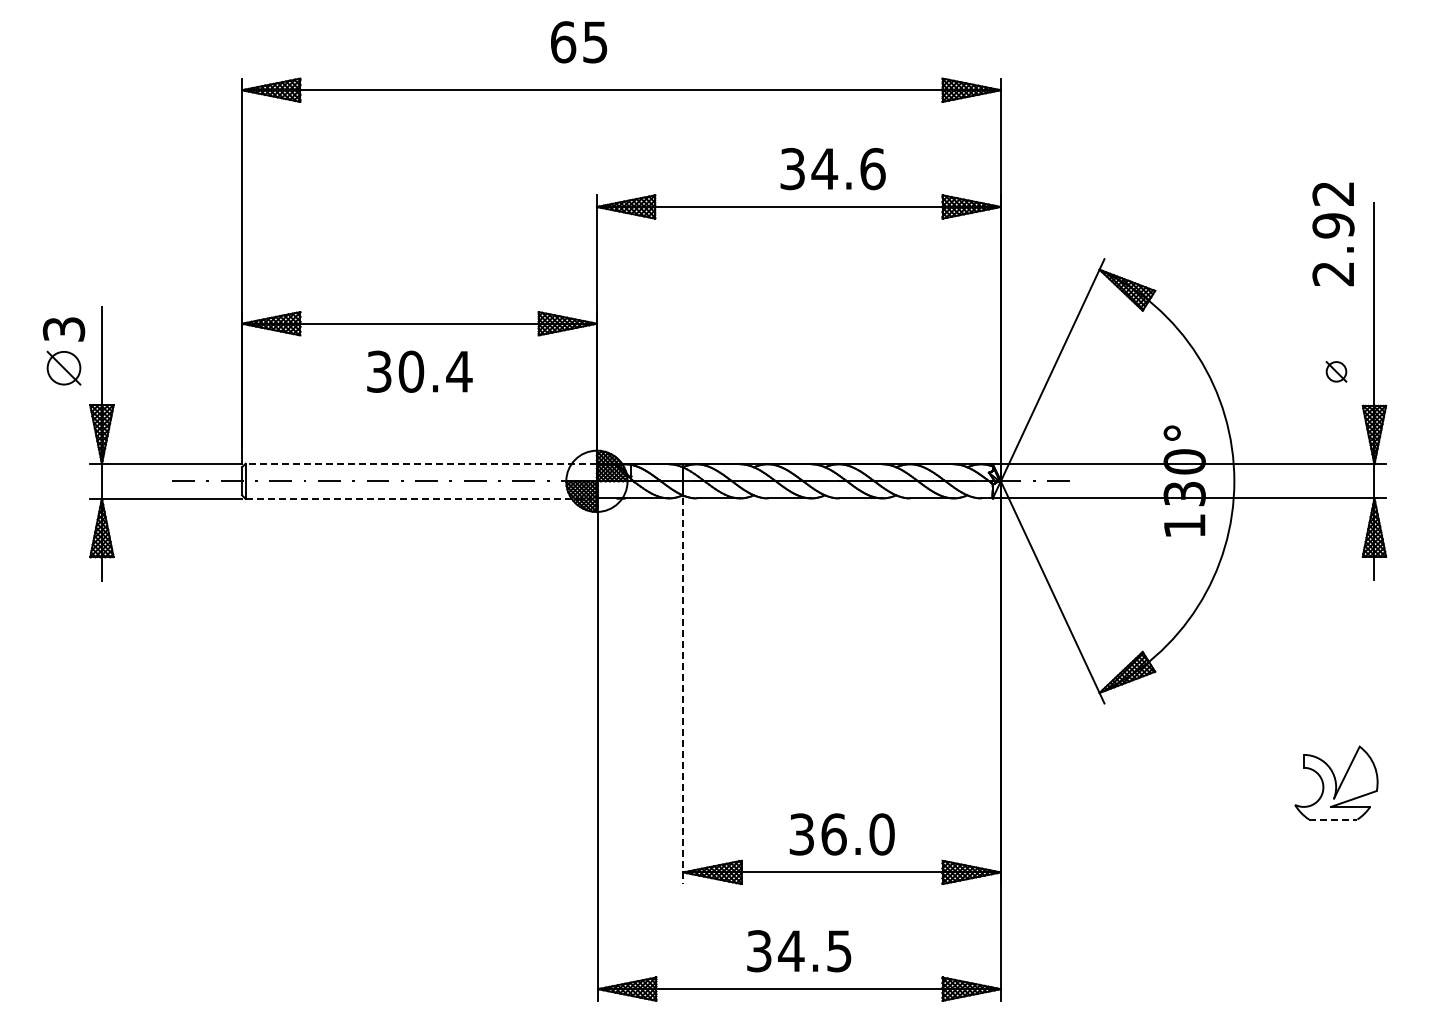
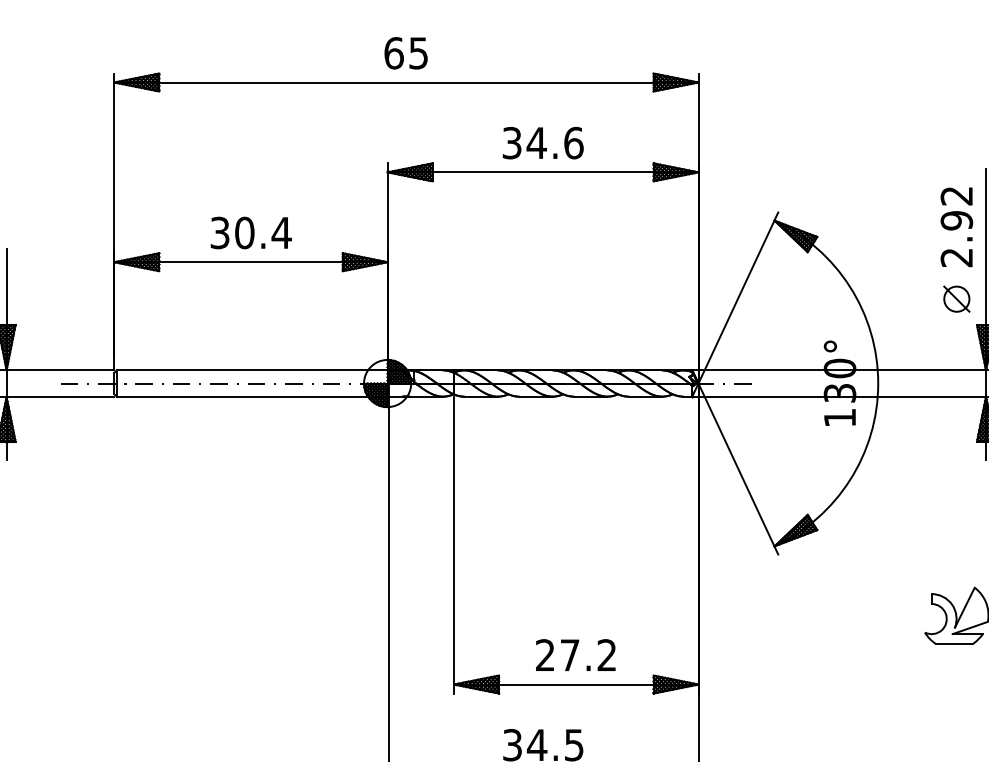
text: (579, 42) -> (406, 53), moved
text: (832, 169) -> (542, 143), moved
text: (1333, 234) -> (956, 227), moved
text: (419, 371) -> (251, 232), moved
part: (1336, 371) -> (956, 298), size x1.67
line: (421, 463) -> (252, 369), dashed -> solid
line: (421, 498) -> (252, 396), dashed -> solid
line: (683, 691) -> (454, 545), dashed -> solid
line: (1333, 819) -> (954, 643), dashed -> solid
text: (841, 834) -> (575, 655), 36.0 -> 27.2

